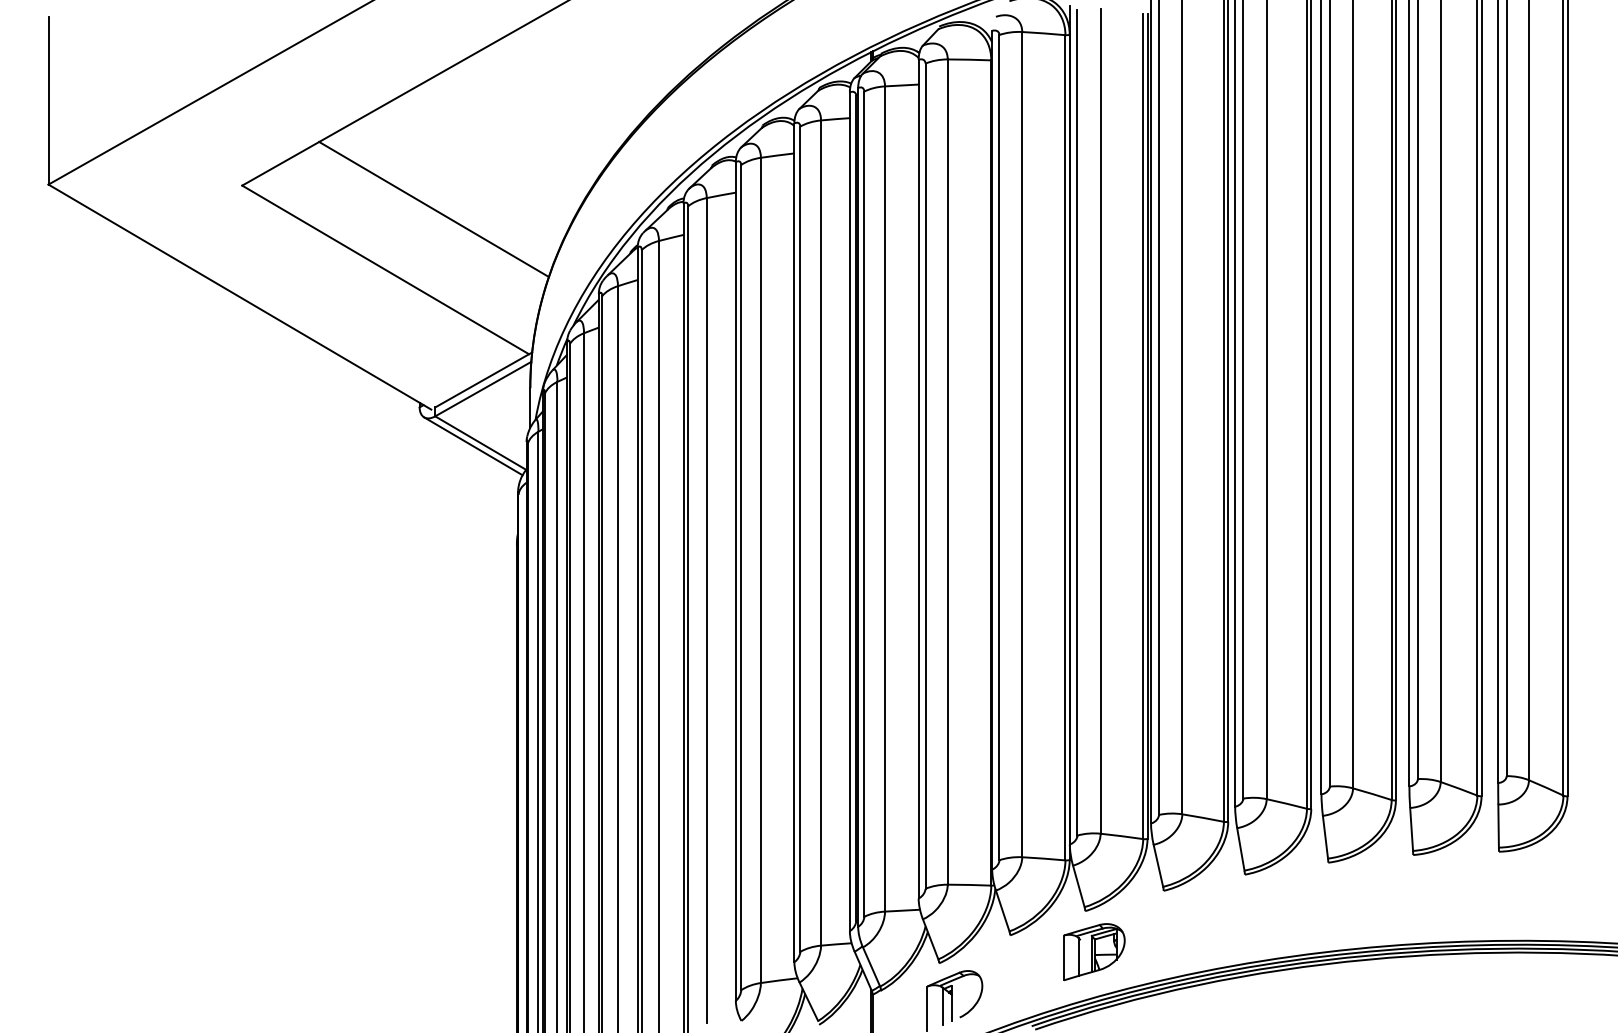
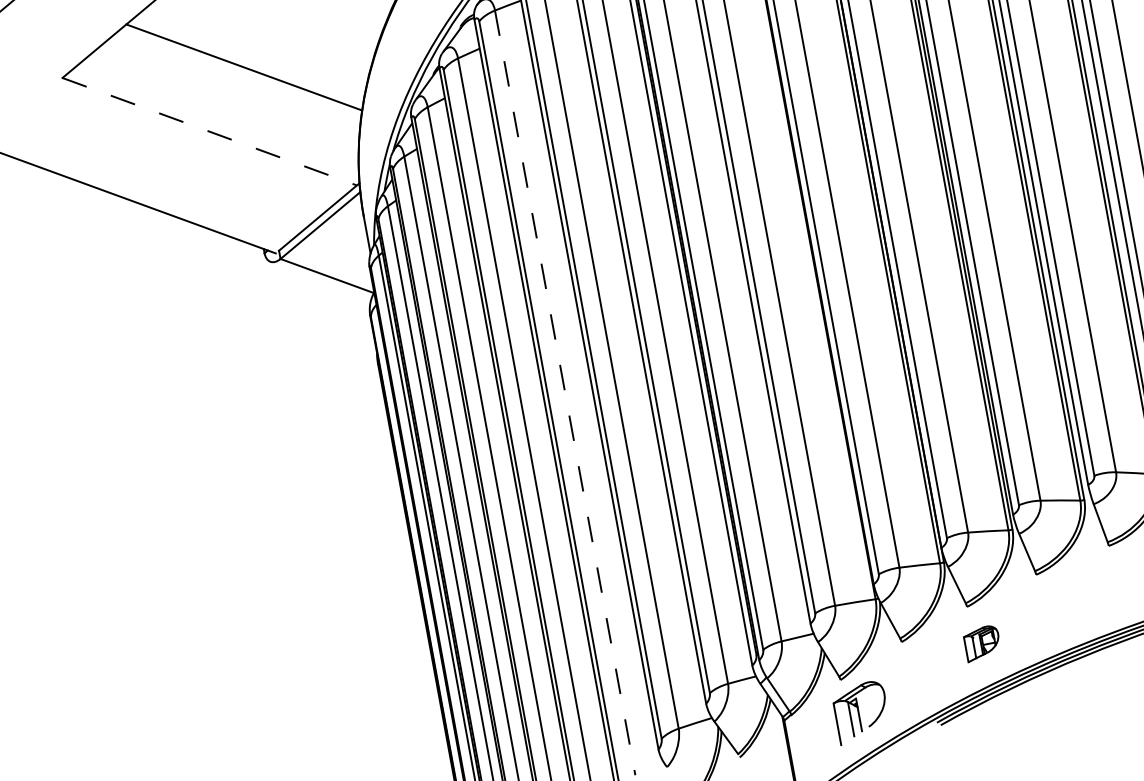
line: (386, 270) -> (210, 132), solid -> dashed
line: (473, 446) -> (321, 280), removed
line: (706, 610) -> (564, 392), solid -> dashed
part: (1094, 952) -> (982, 643), size x0.6

